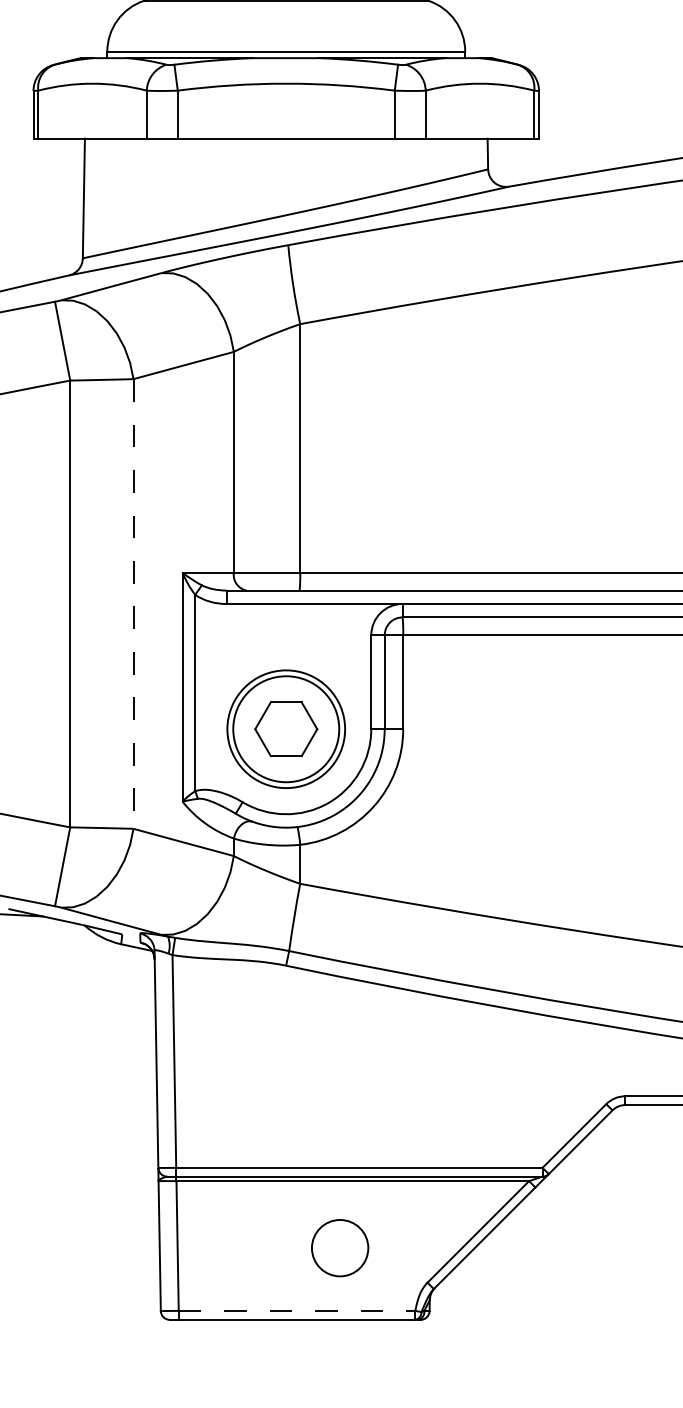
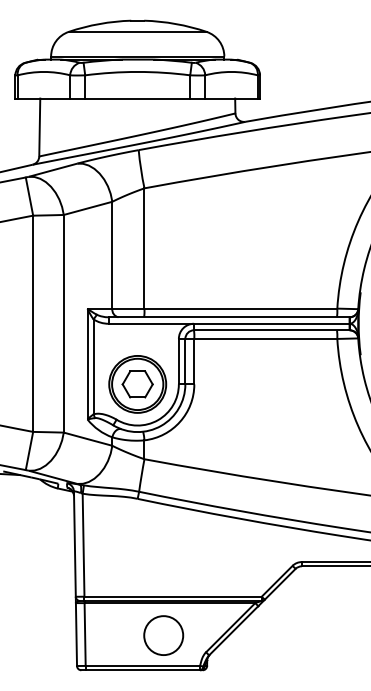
line: (132, 603) -> (63, 323), dashed -> solid
circle: (339, 1248) -> (163, 635), size x1.43
line: (298, 1309) -> (143, 665), dashed -> solid

